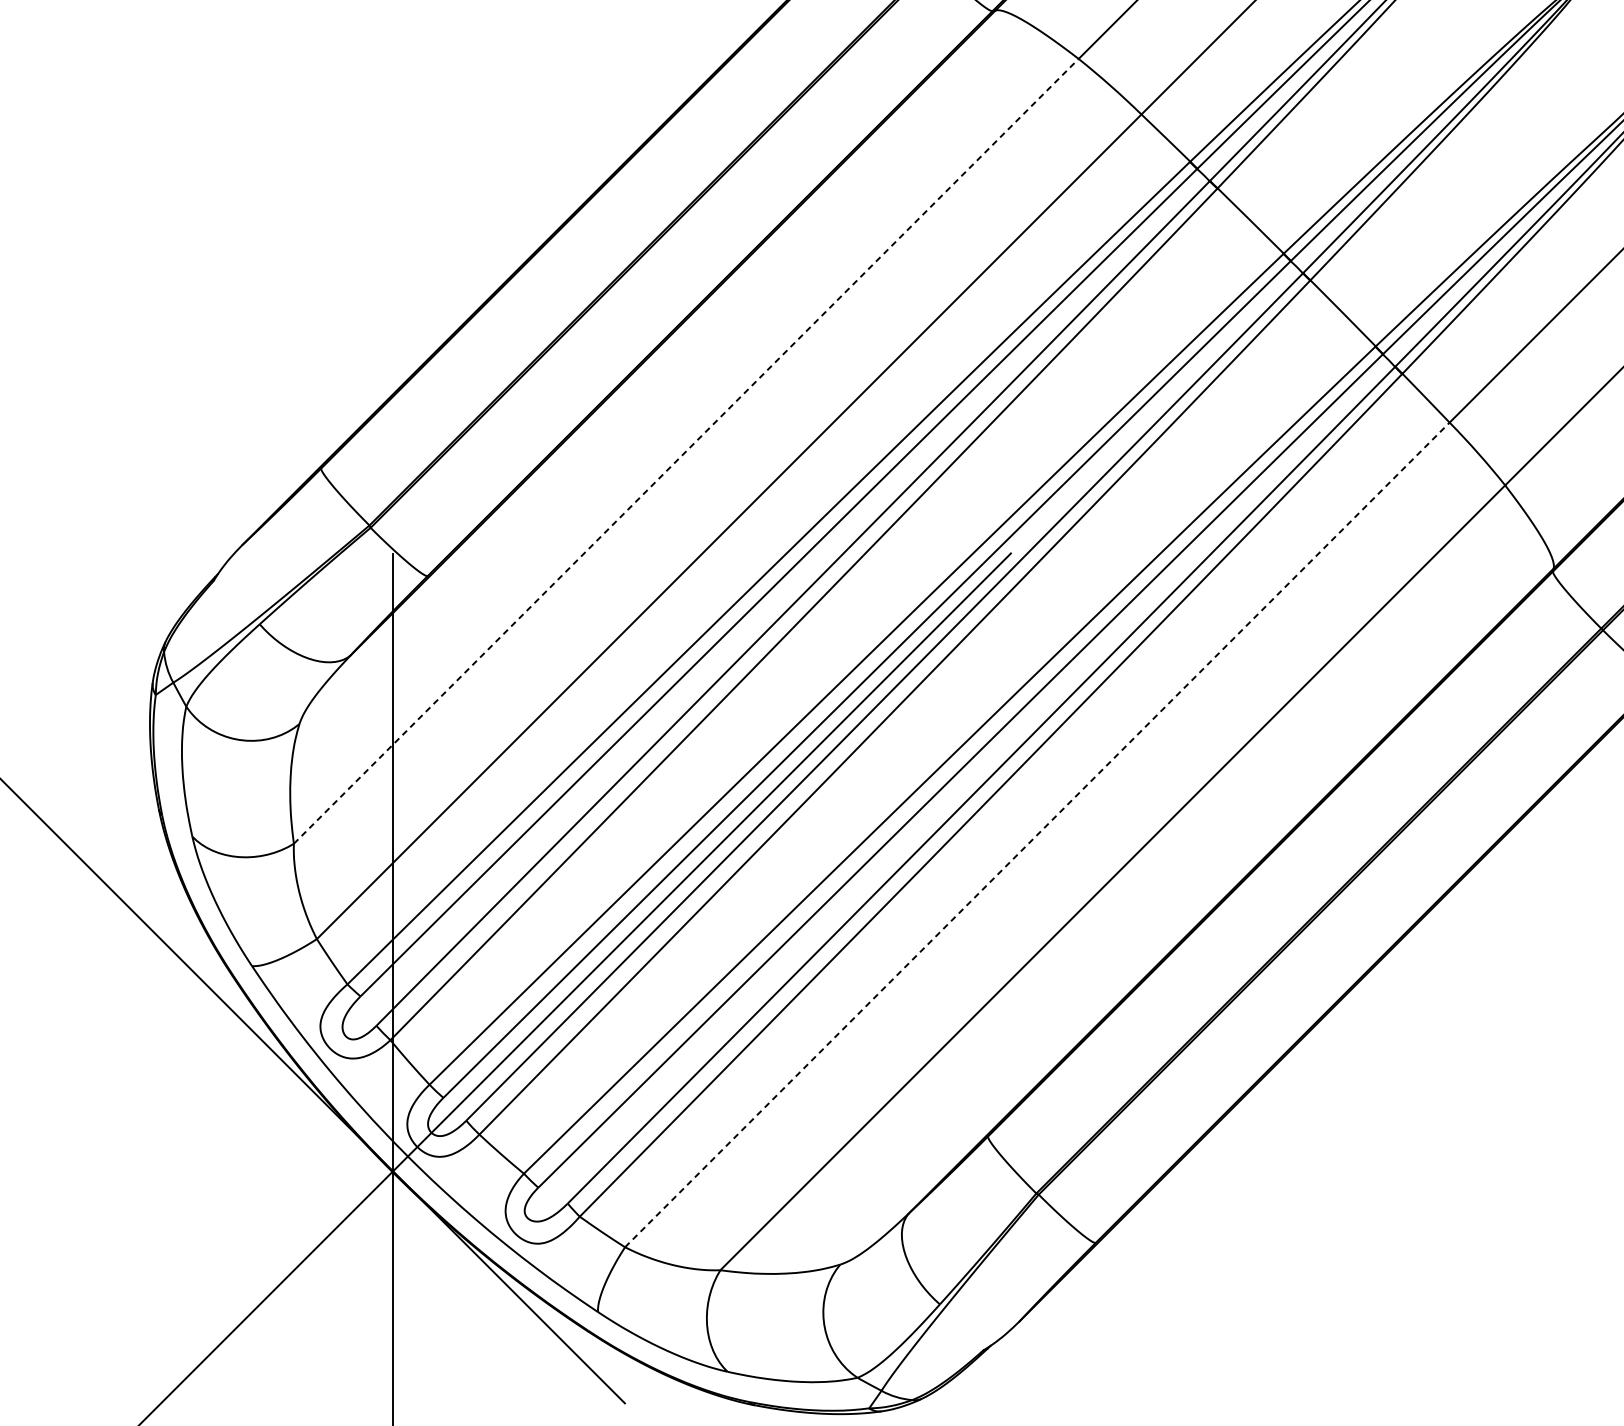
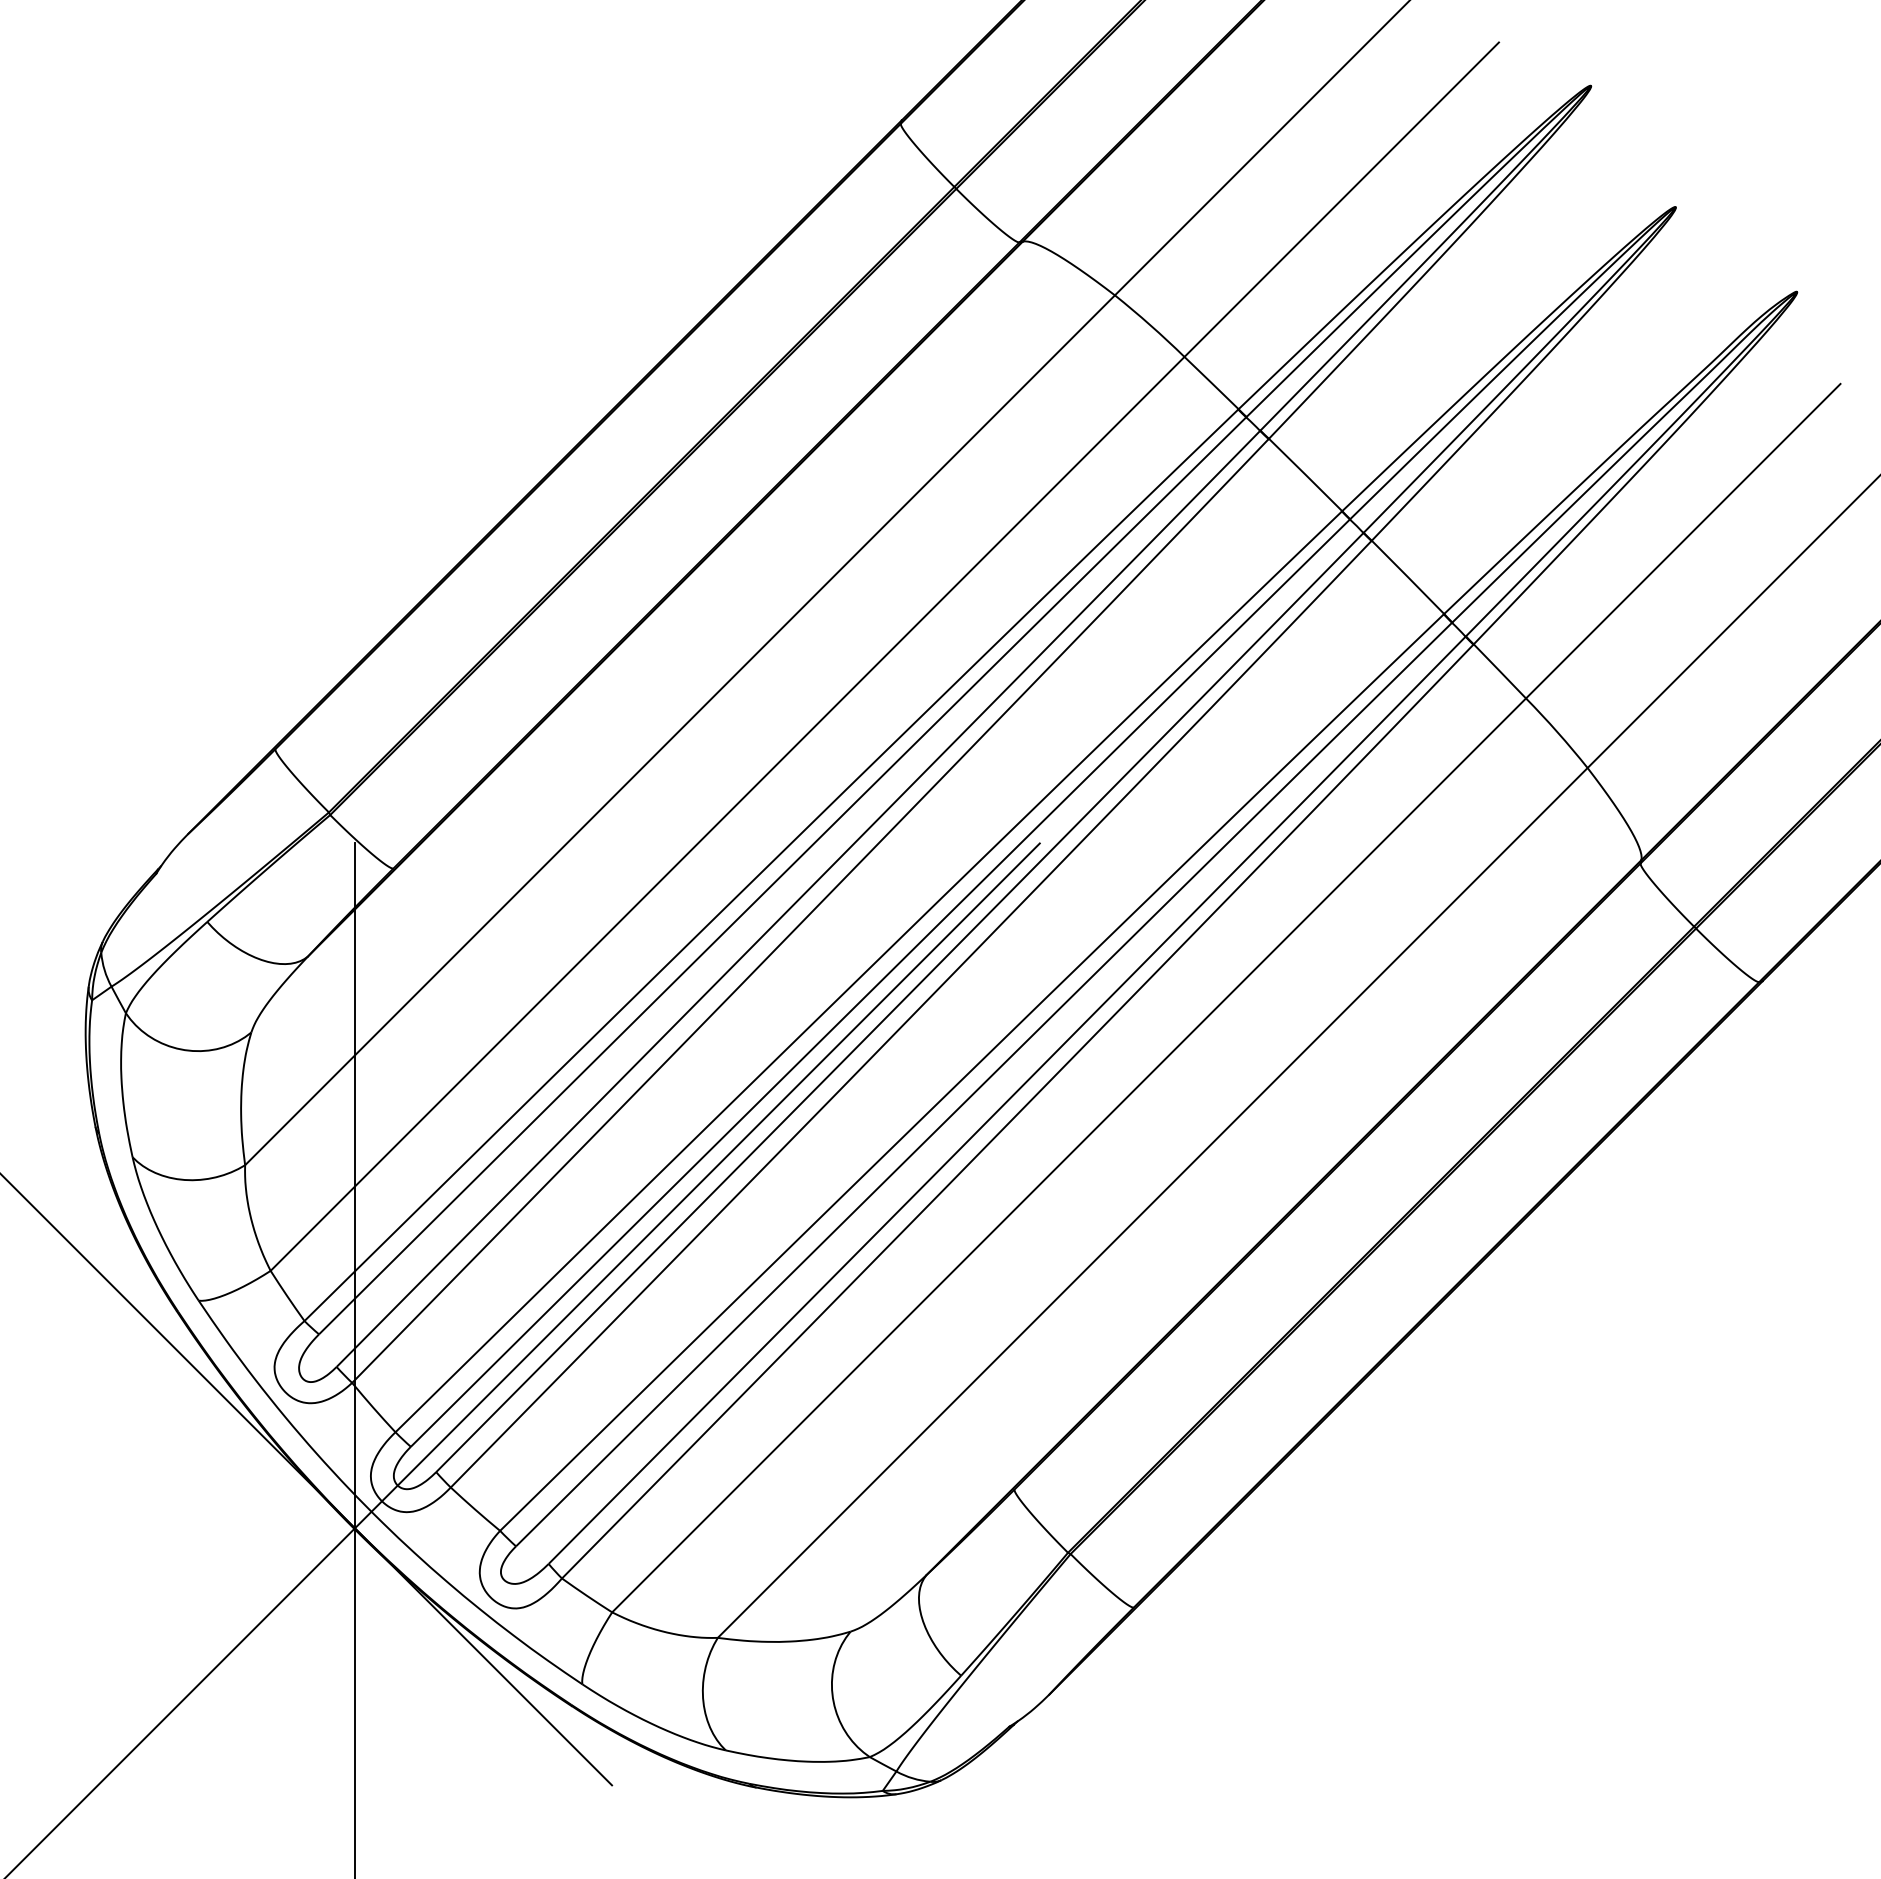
line: (686, 450) -> (680, 729), dashed -> solid
line: (1037, 835) -> (1069, 1155), dashed -> solid

